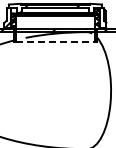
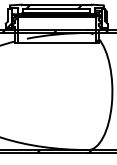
line: (56, 42) -> (57, 43), dashed -> solid

